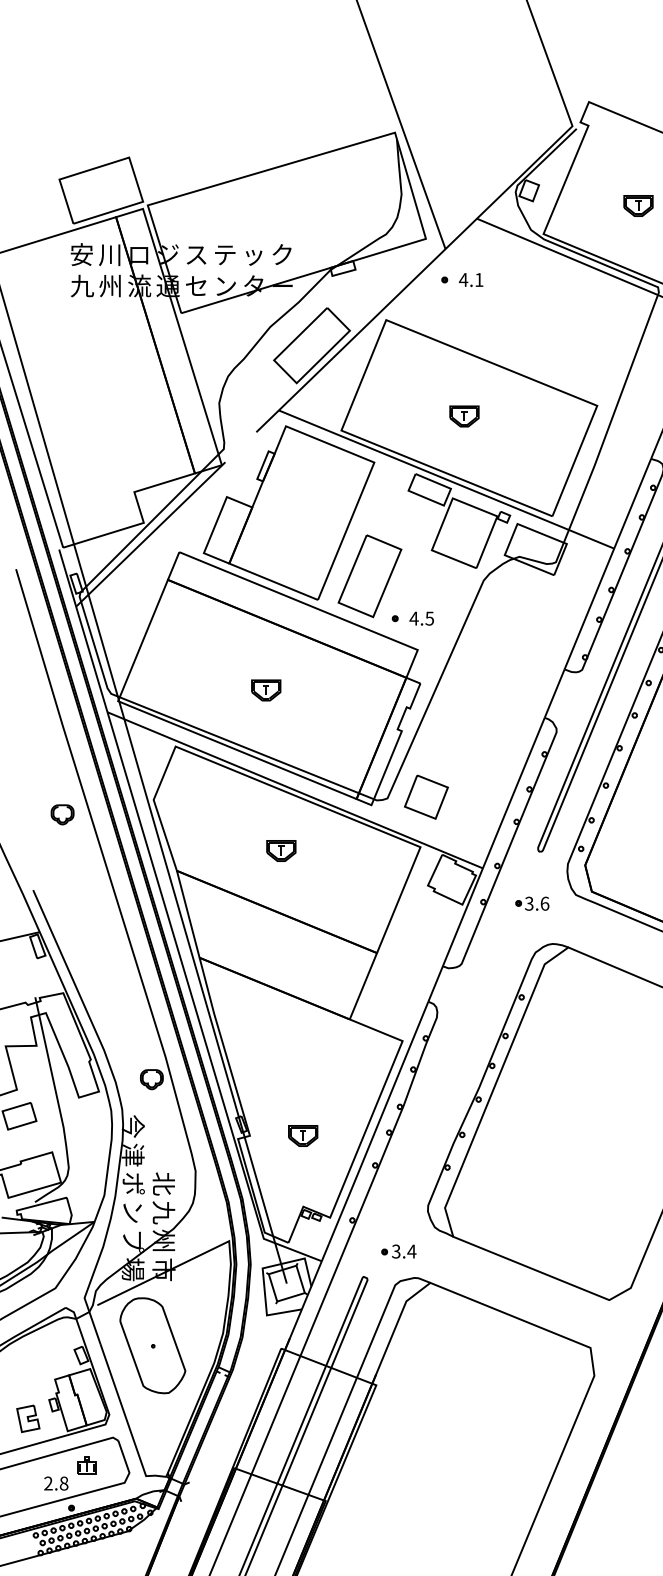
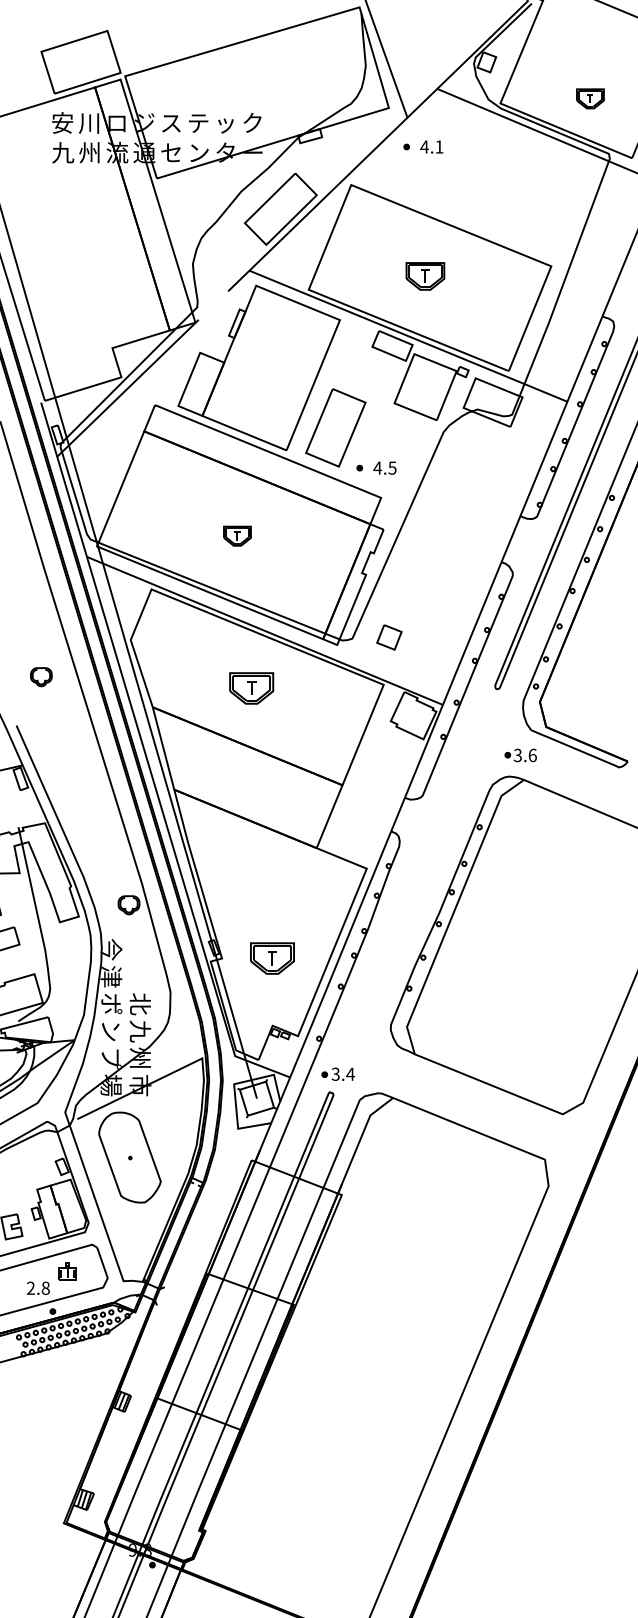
part: (638, 205) -> (590, 98), moved
part: (464, 416) -> (425, 276), size x1.4
part: (426, 797) -> (389, 637), size x0.6
part: (62, 815) -> (41, 677), moved
part: (281, 851) -> (251, 688), size x1.6
part: (532, 903) -> (520, 755), moved
part: (303, 1135) -> (272, 958), size x1.6
part: (398, 1250) -> (337, 1073), moved

